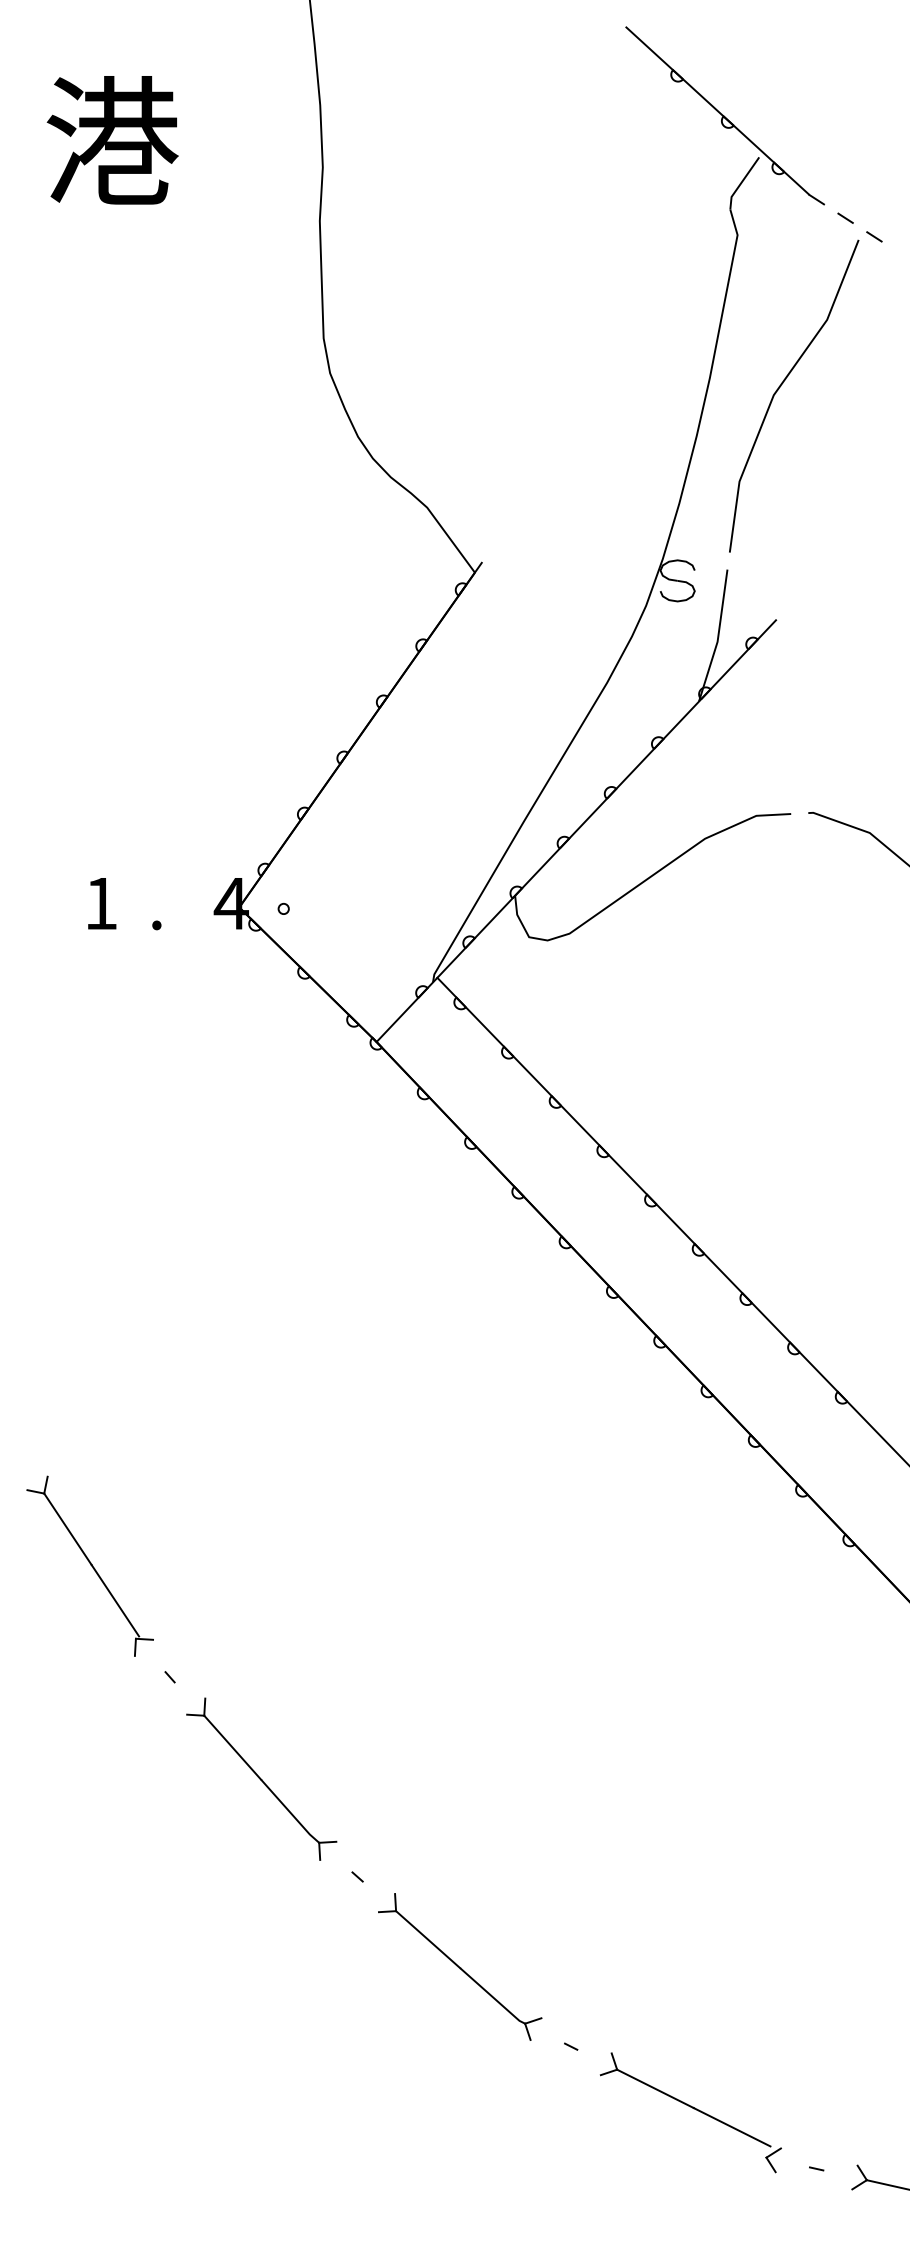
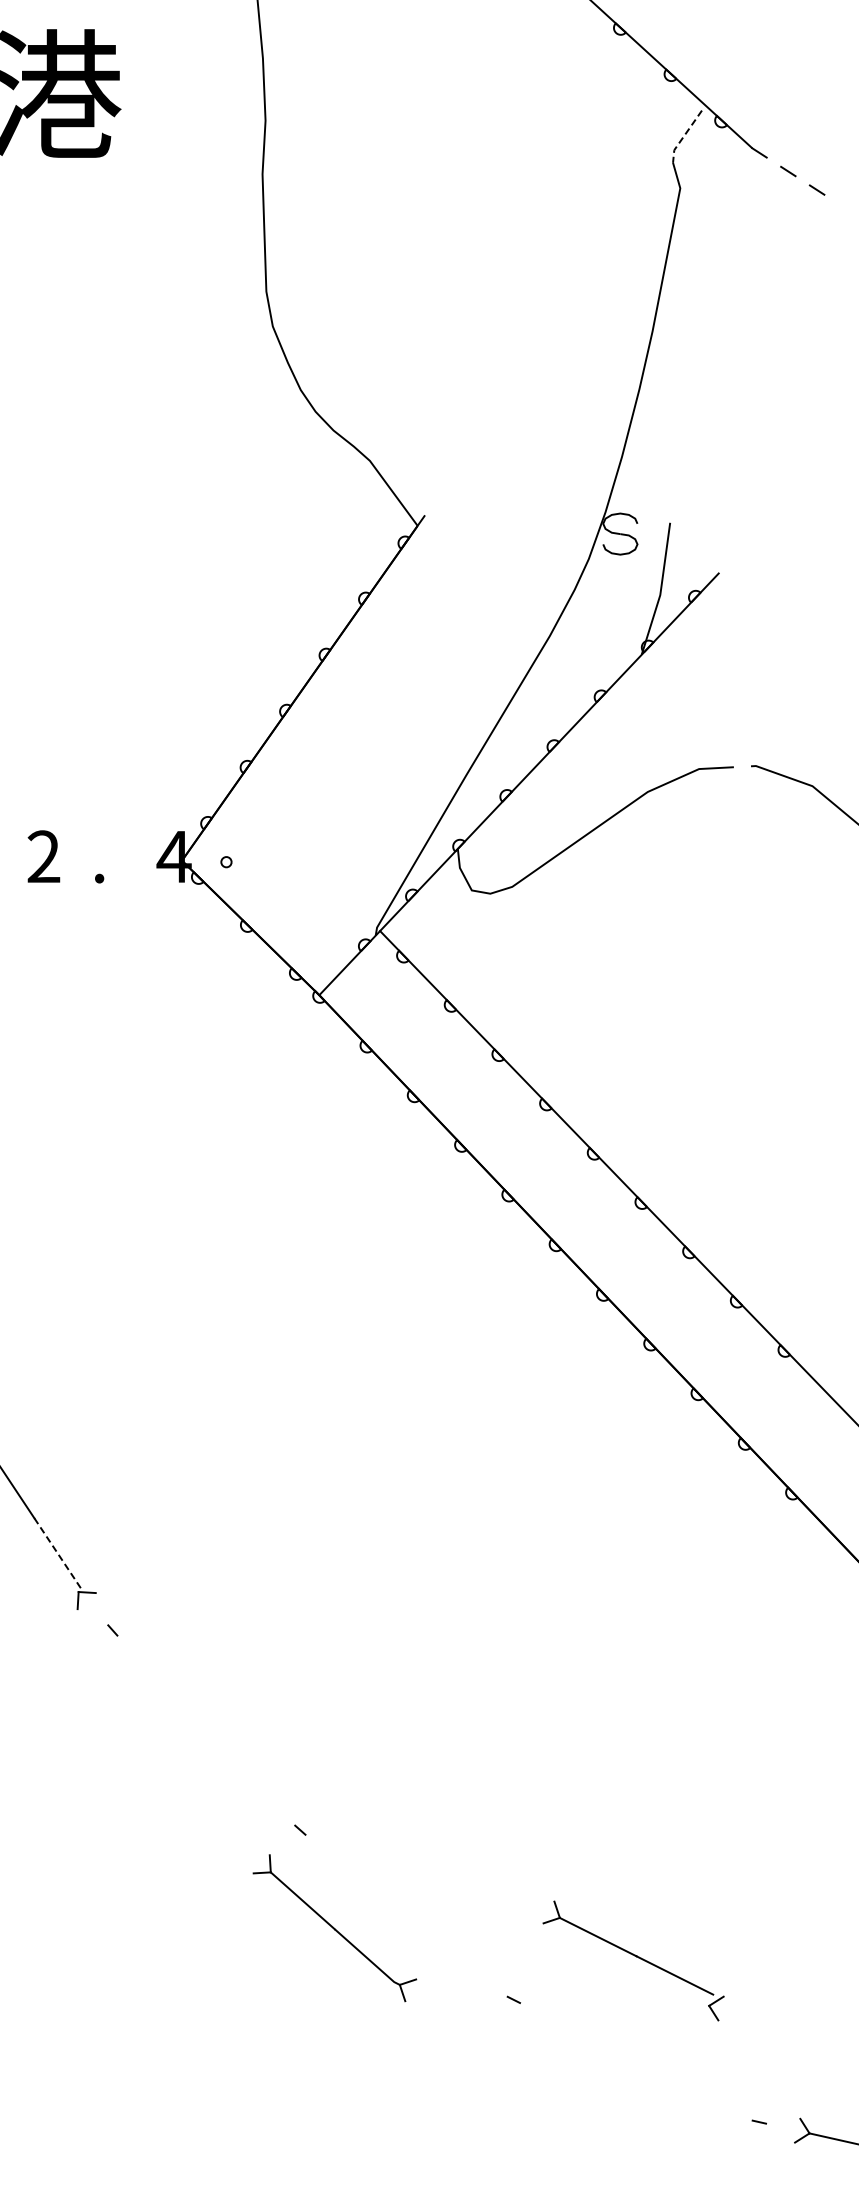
line: (741, 183) -> (684, 136), solid -> dashed
line: (781, 386) -> (724, 339), removed
text: (101, 903) -> (44, 856), 1 -> 2
line: (115, 1600) -> (58, 1553), solid -> dashed
part: (261, 1778) -> (204, 1731), removed
part: (460, 1966) -> (335, 1927), moved
part: (690, 2112) -> (633, 1960), moved

